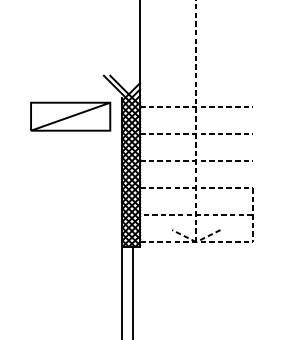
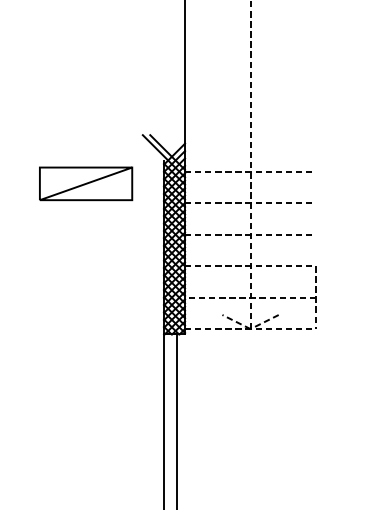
curve: (71, 116) -> (86, 183), moved

